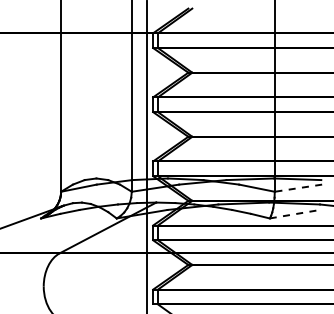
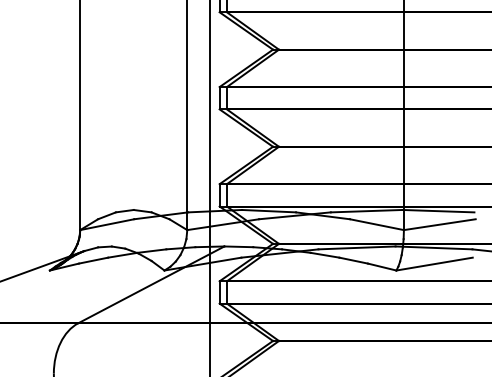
line: (298, 188) -> (439, 225), dashed -> solid
line: (294, 214) -> (433, 264), dashed -> solid

